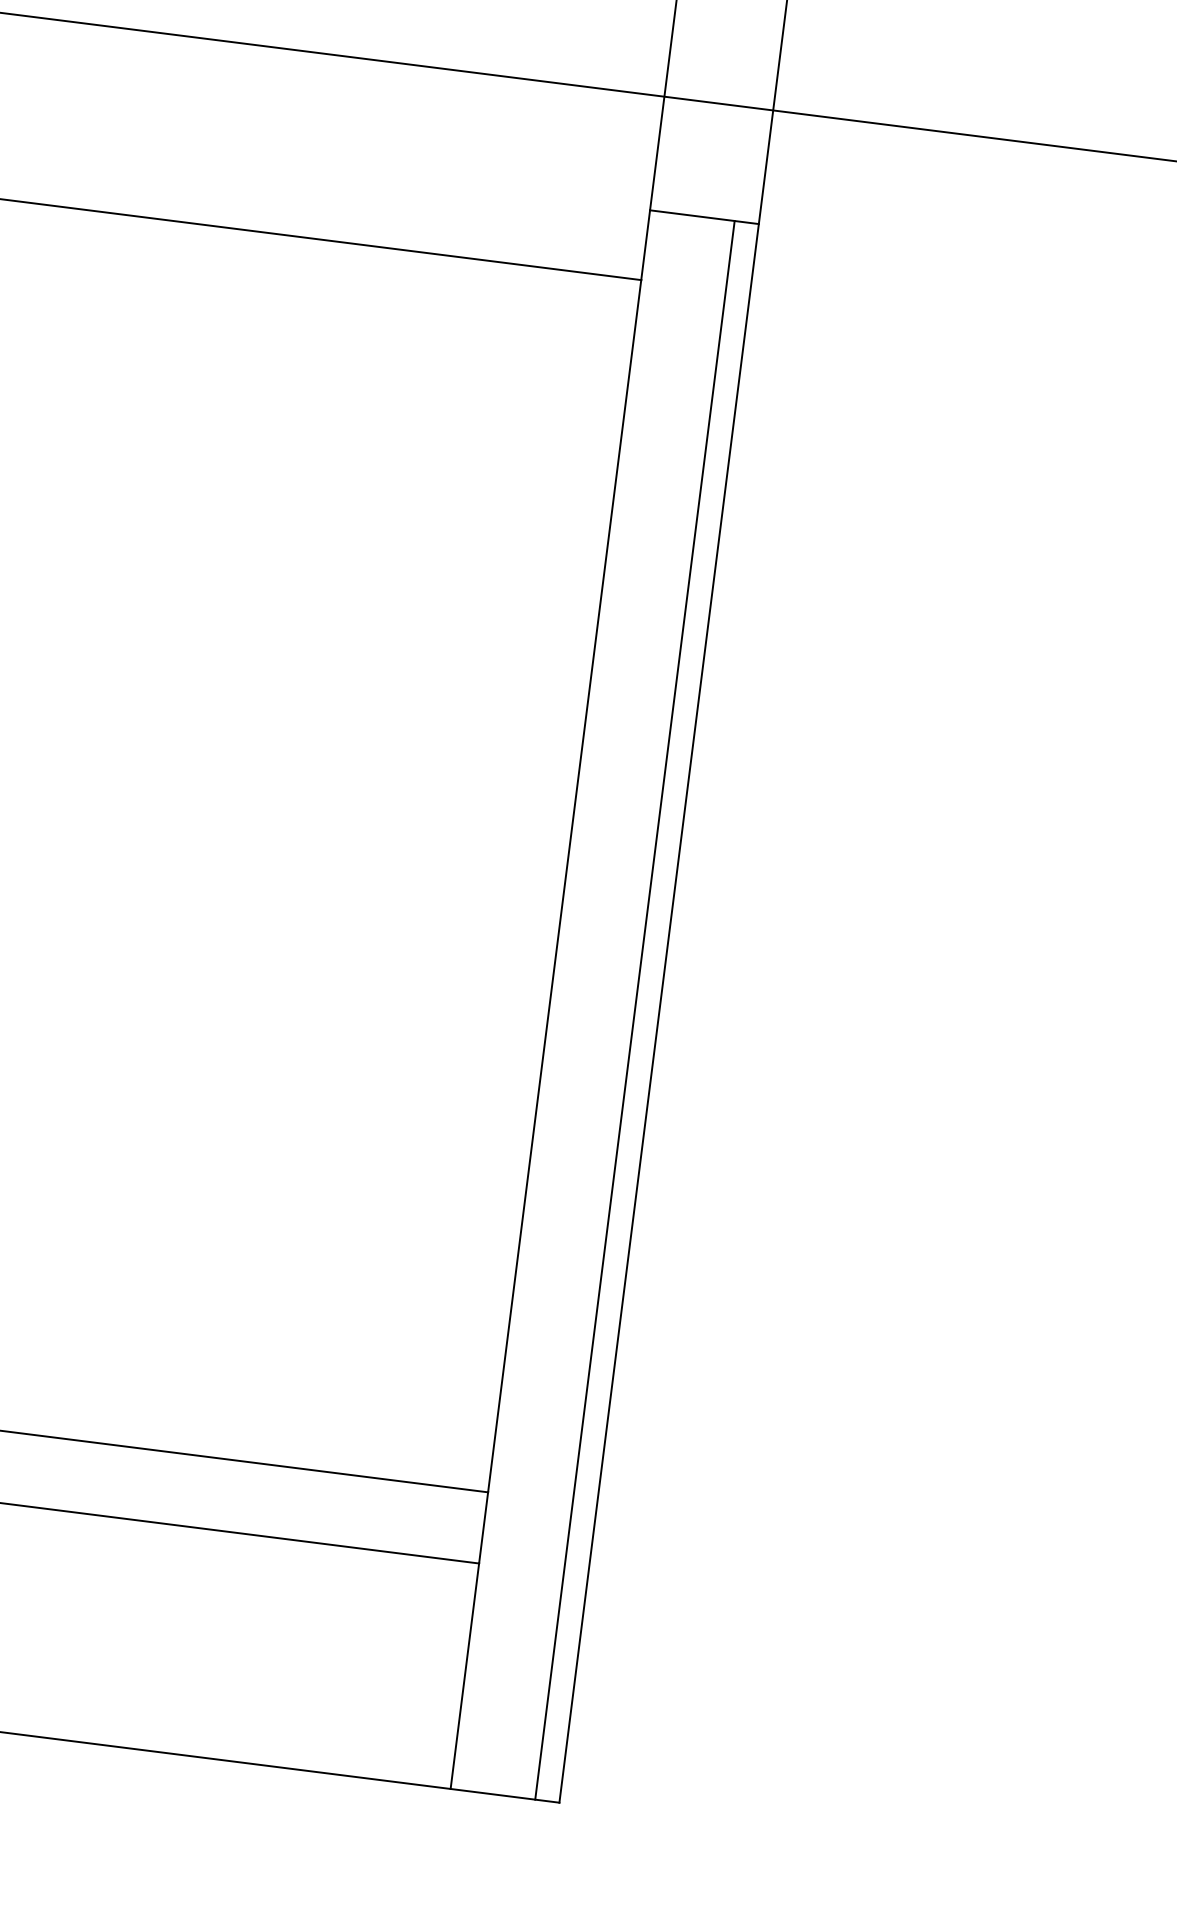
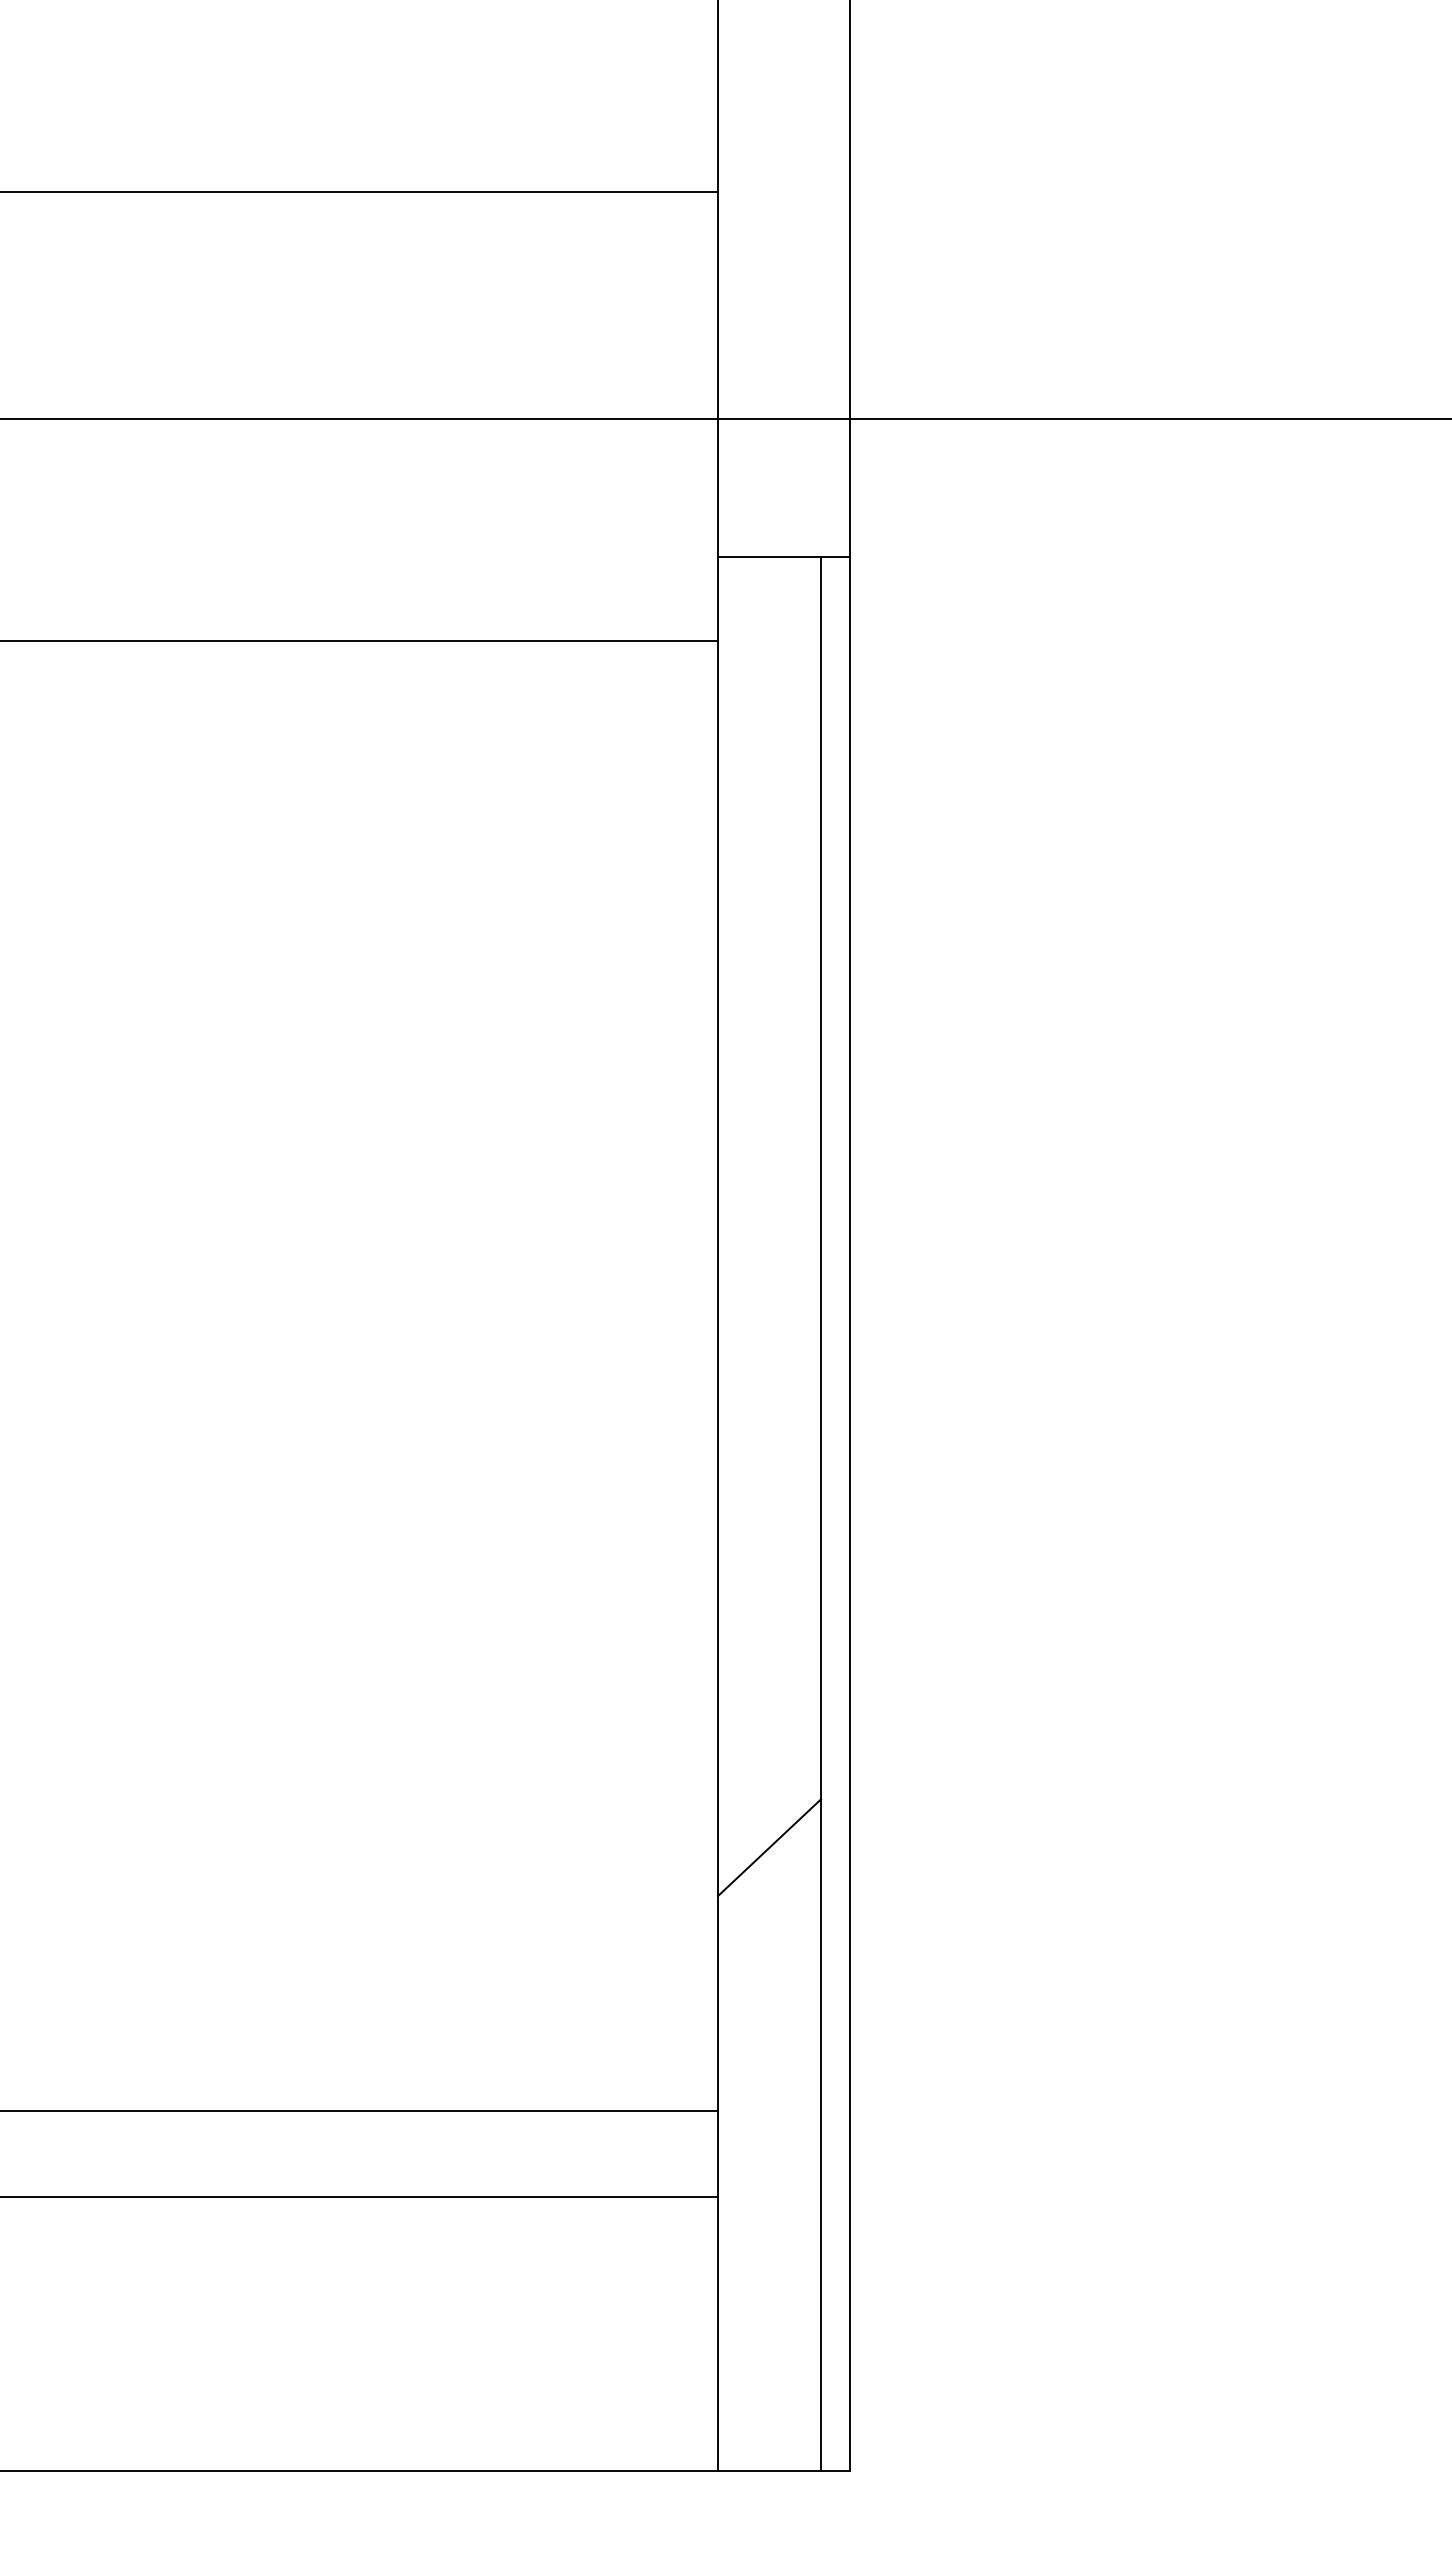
line: (557, 1280) -> (769, 1847), added

